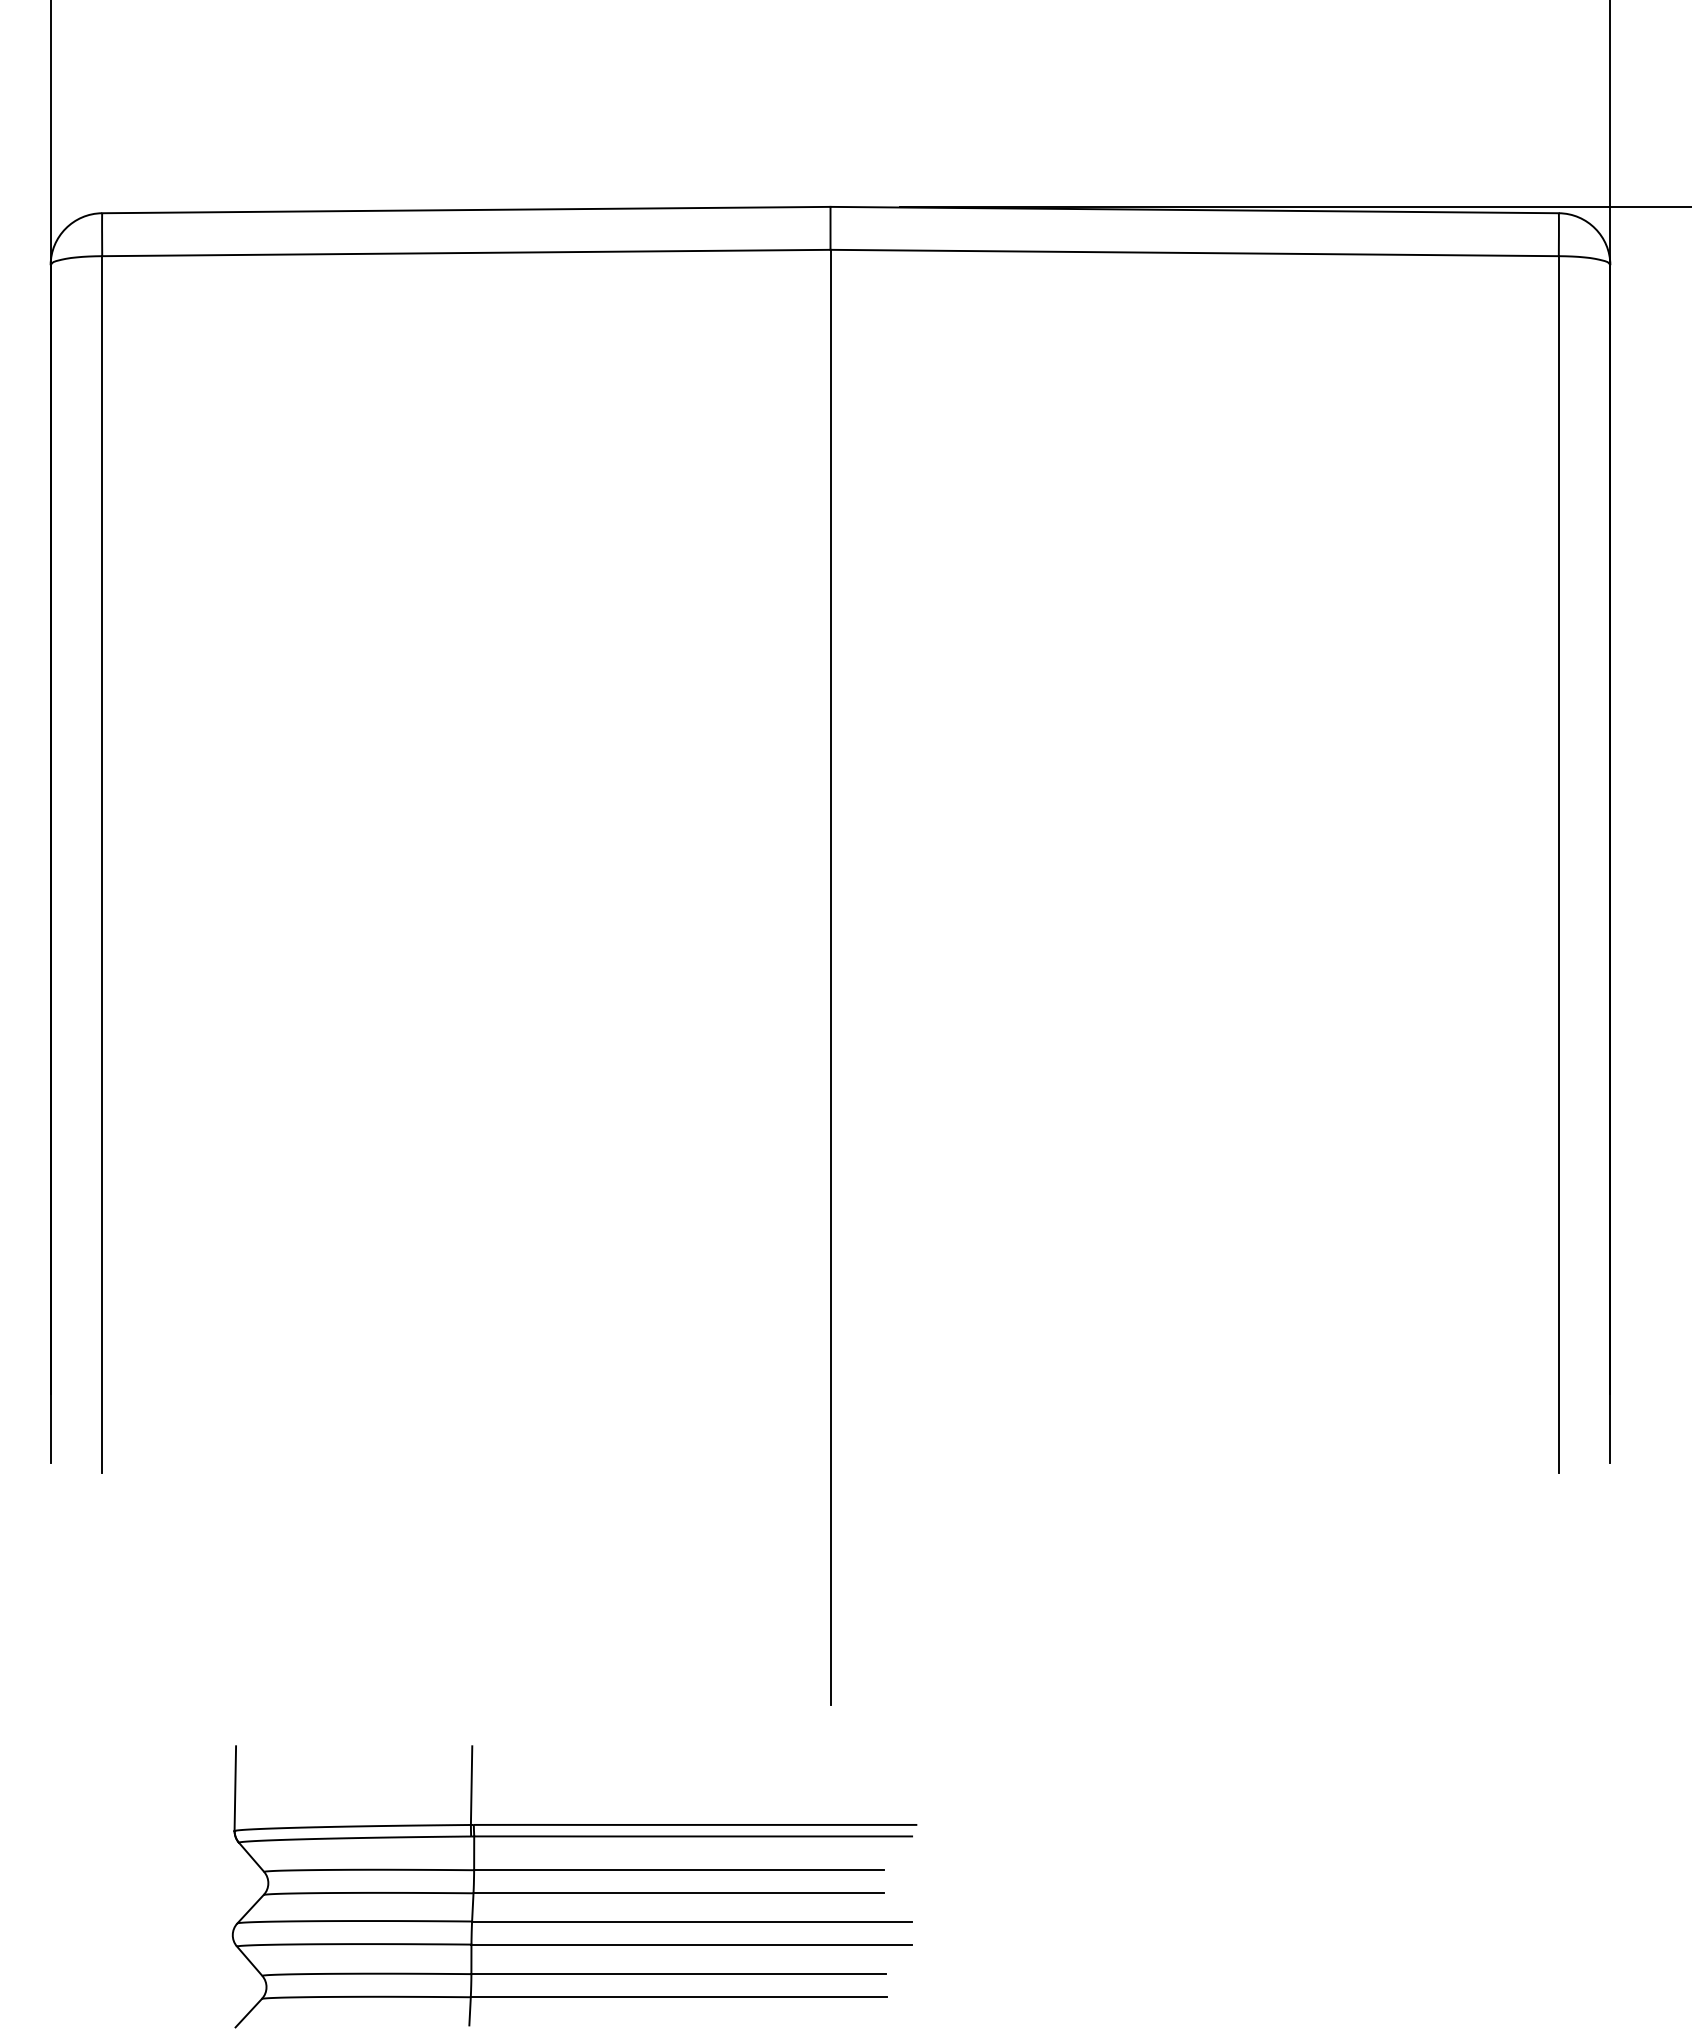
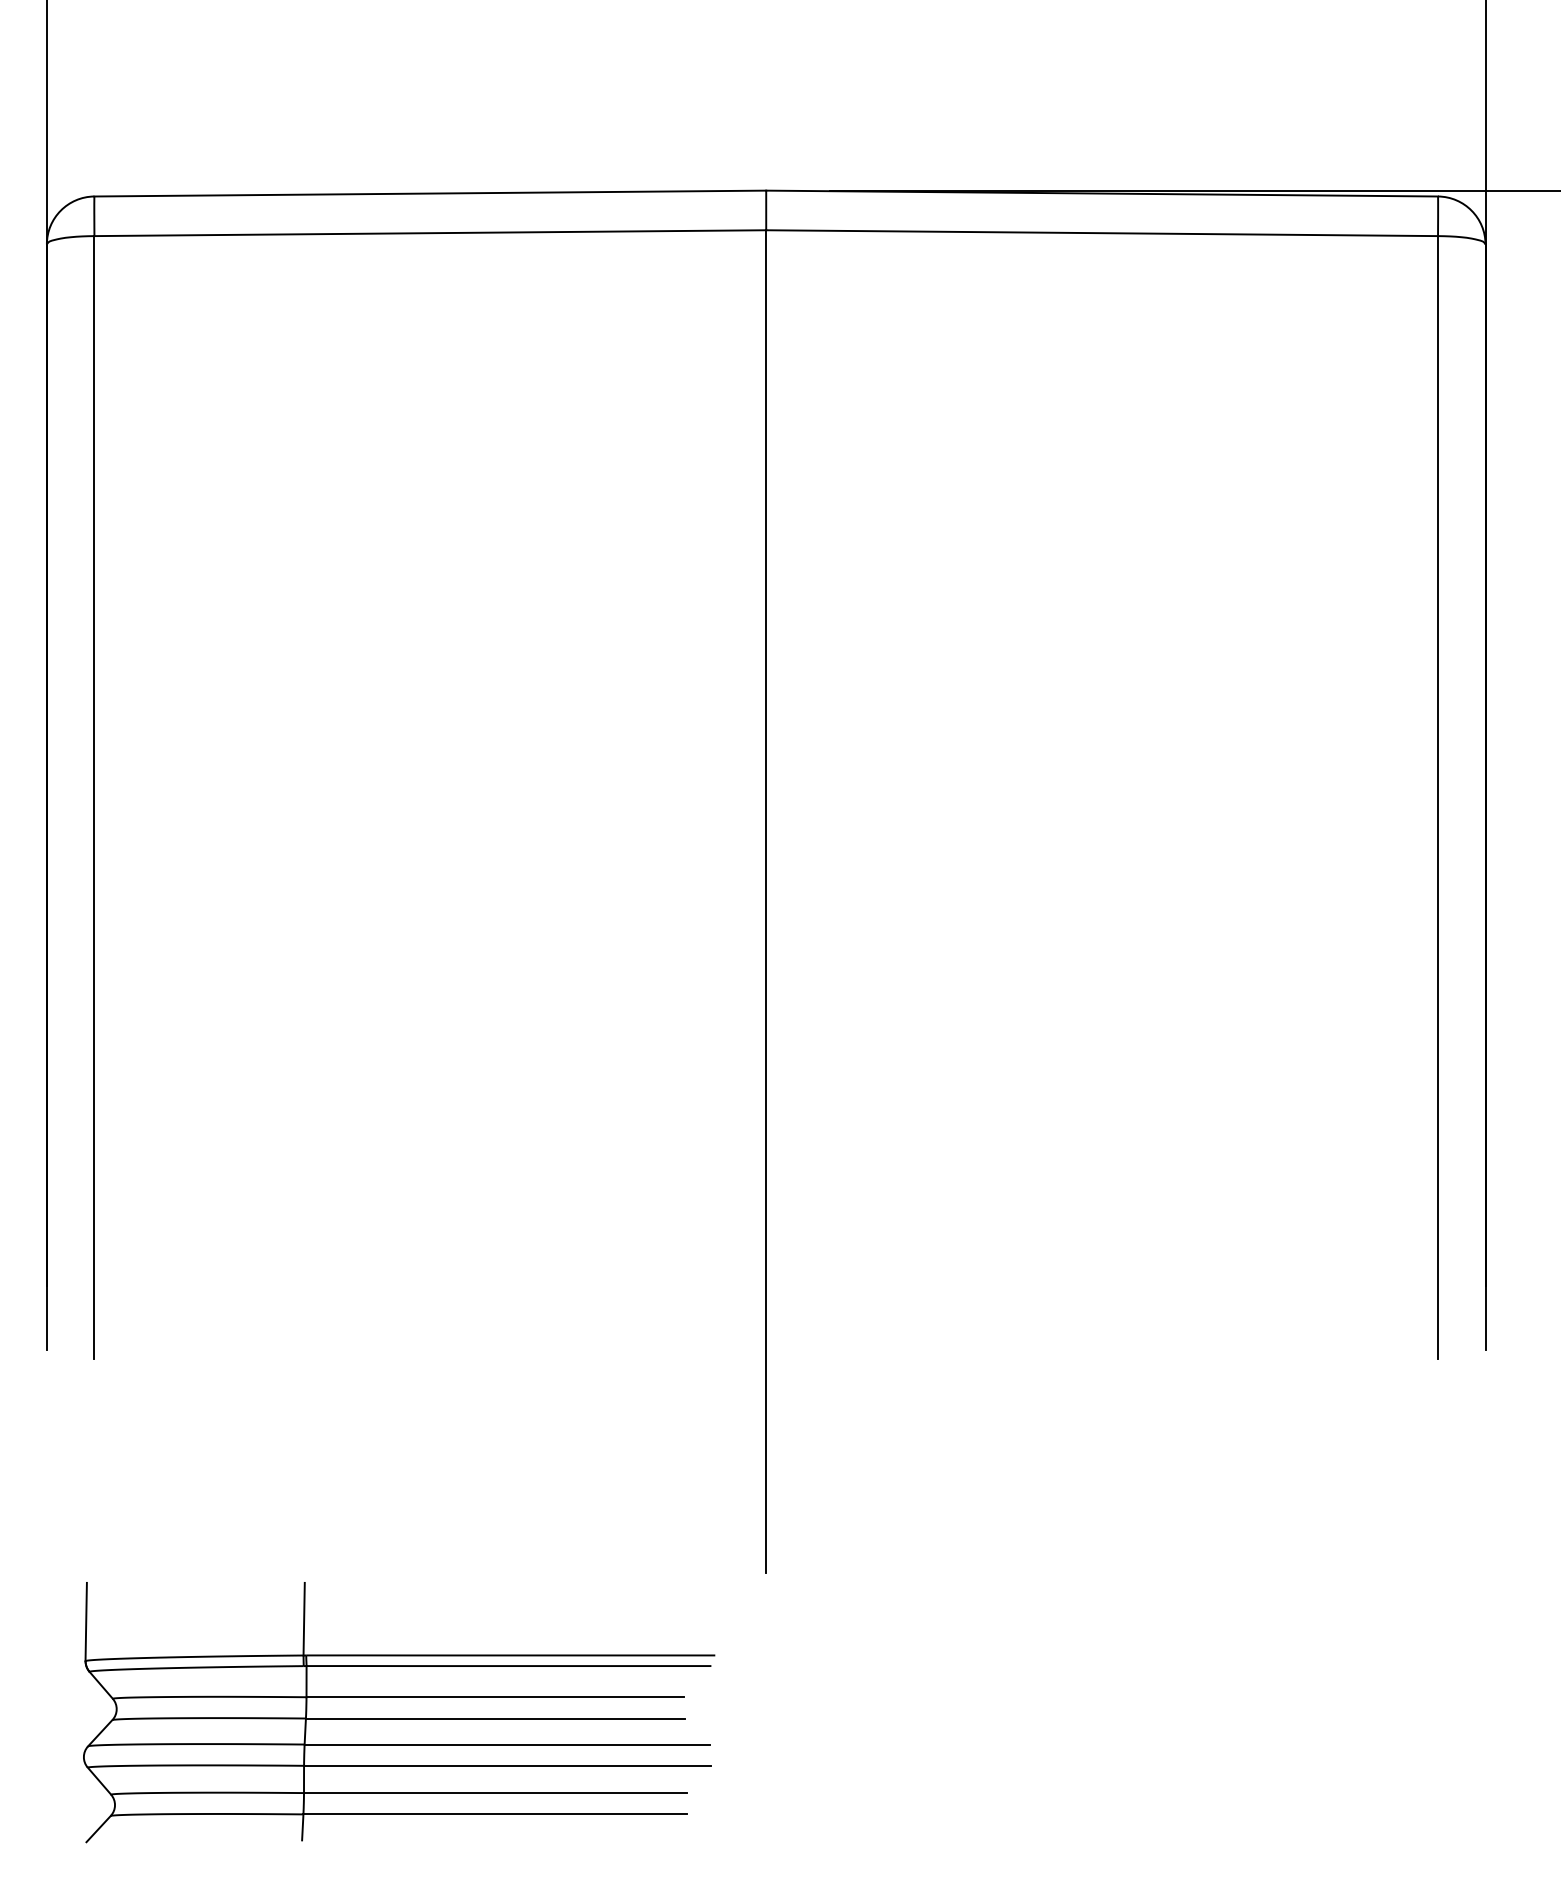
part: (574, 1886) -> (399, 1712), moved

